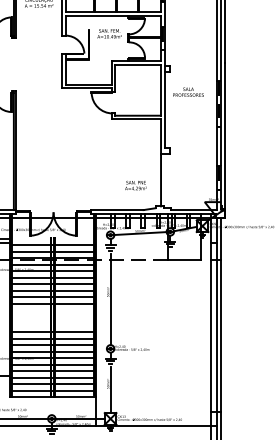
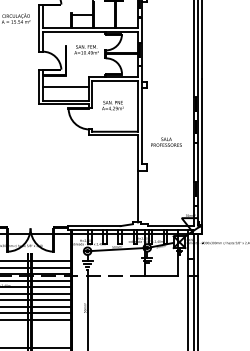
line: (88, 70) -> (65, 86), added
text: (188, 91) -> (166, 141), moved
text: (135, 185) -> (112, 105), moved

